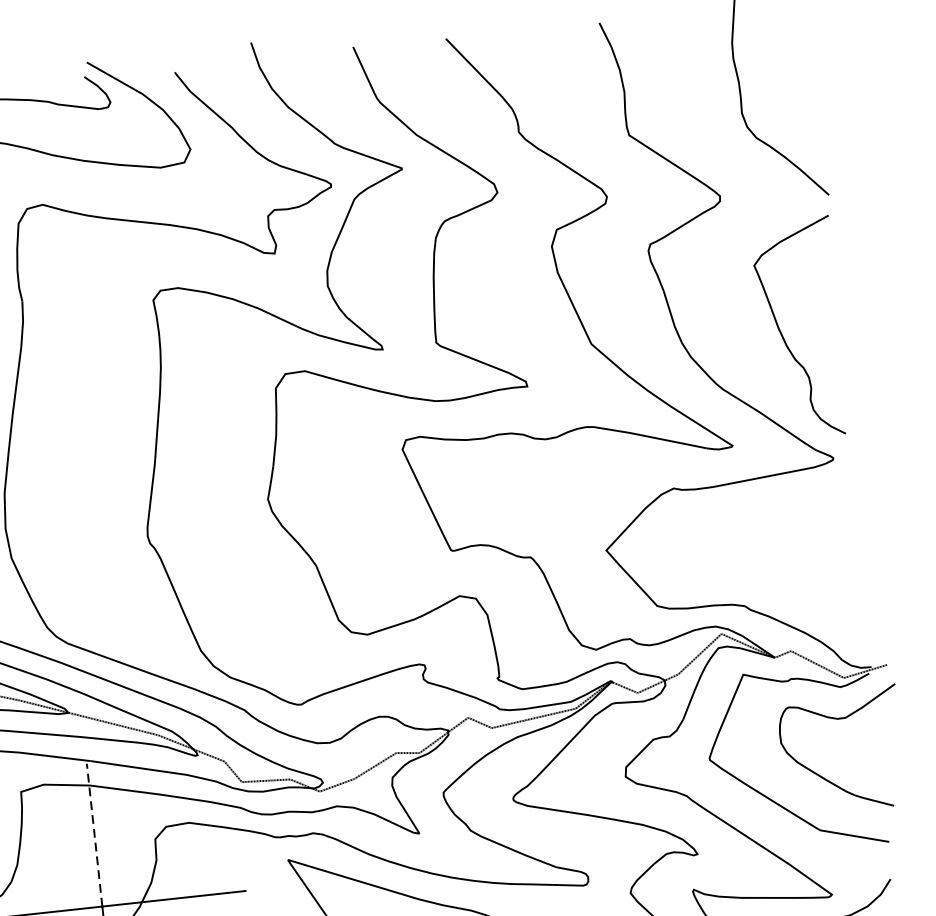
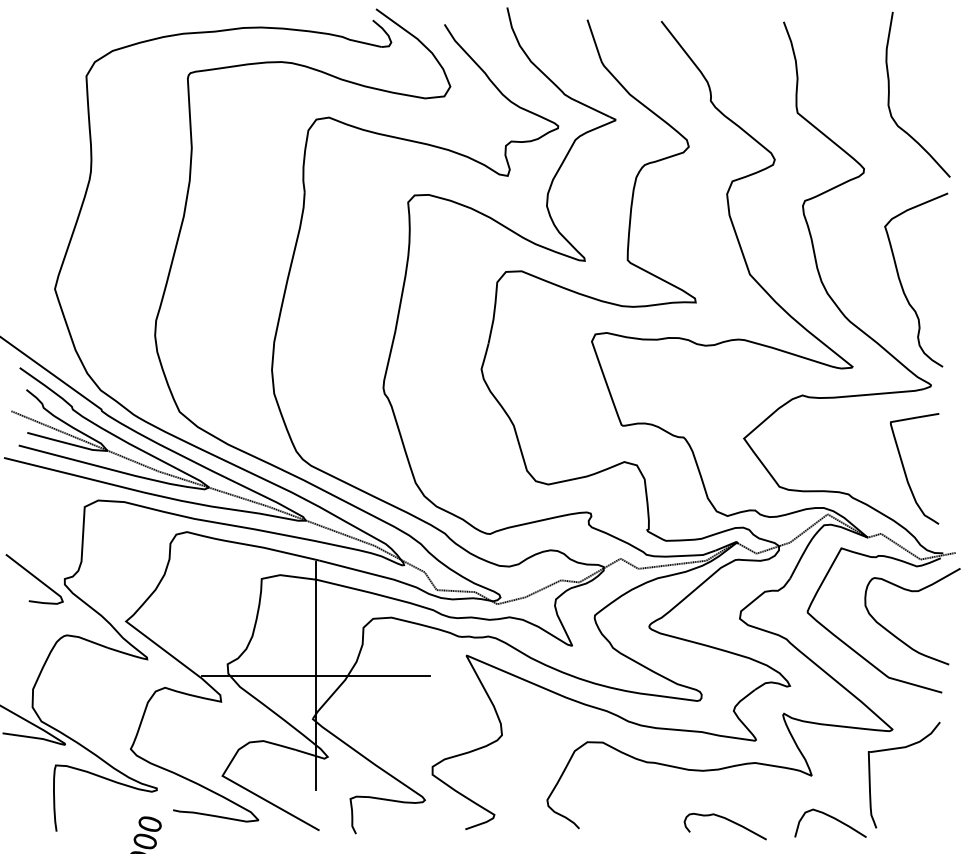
part: (812, 568) -> (905, 470), added
line: (94, 835) -> (315, 619), dashed -> solid

